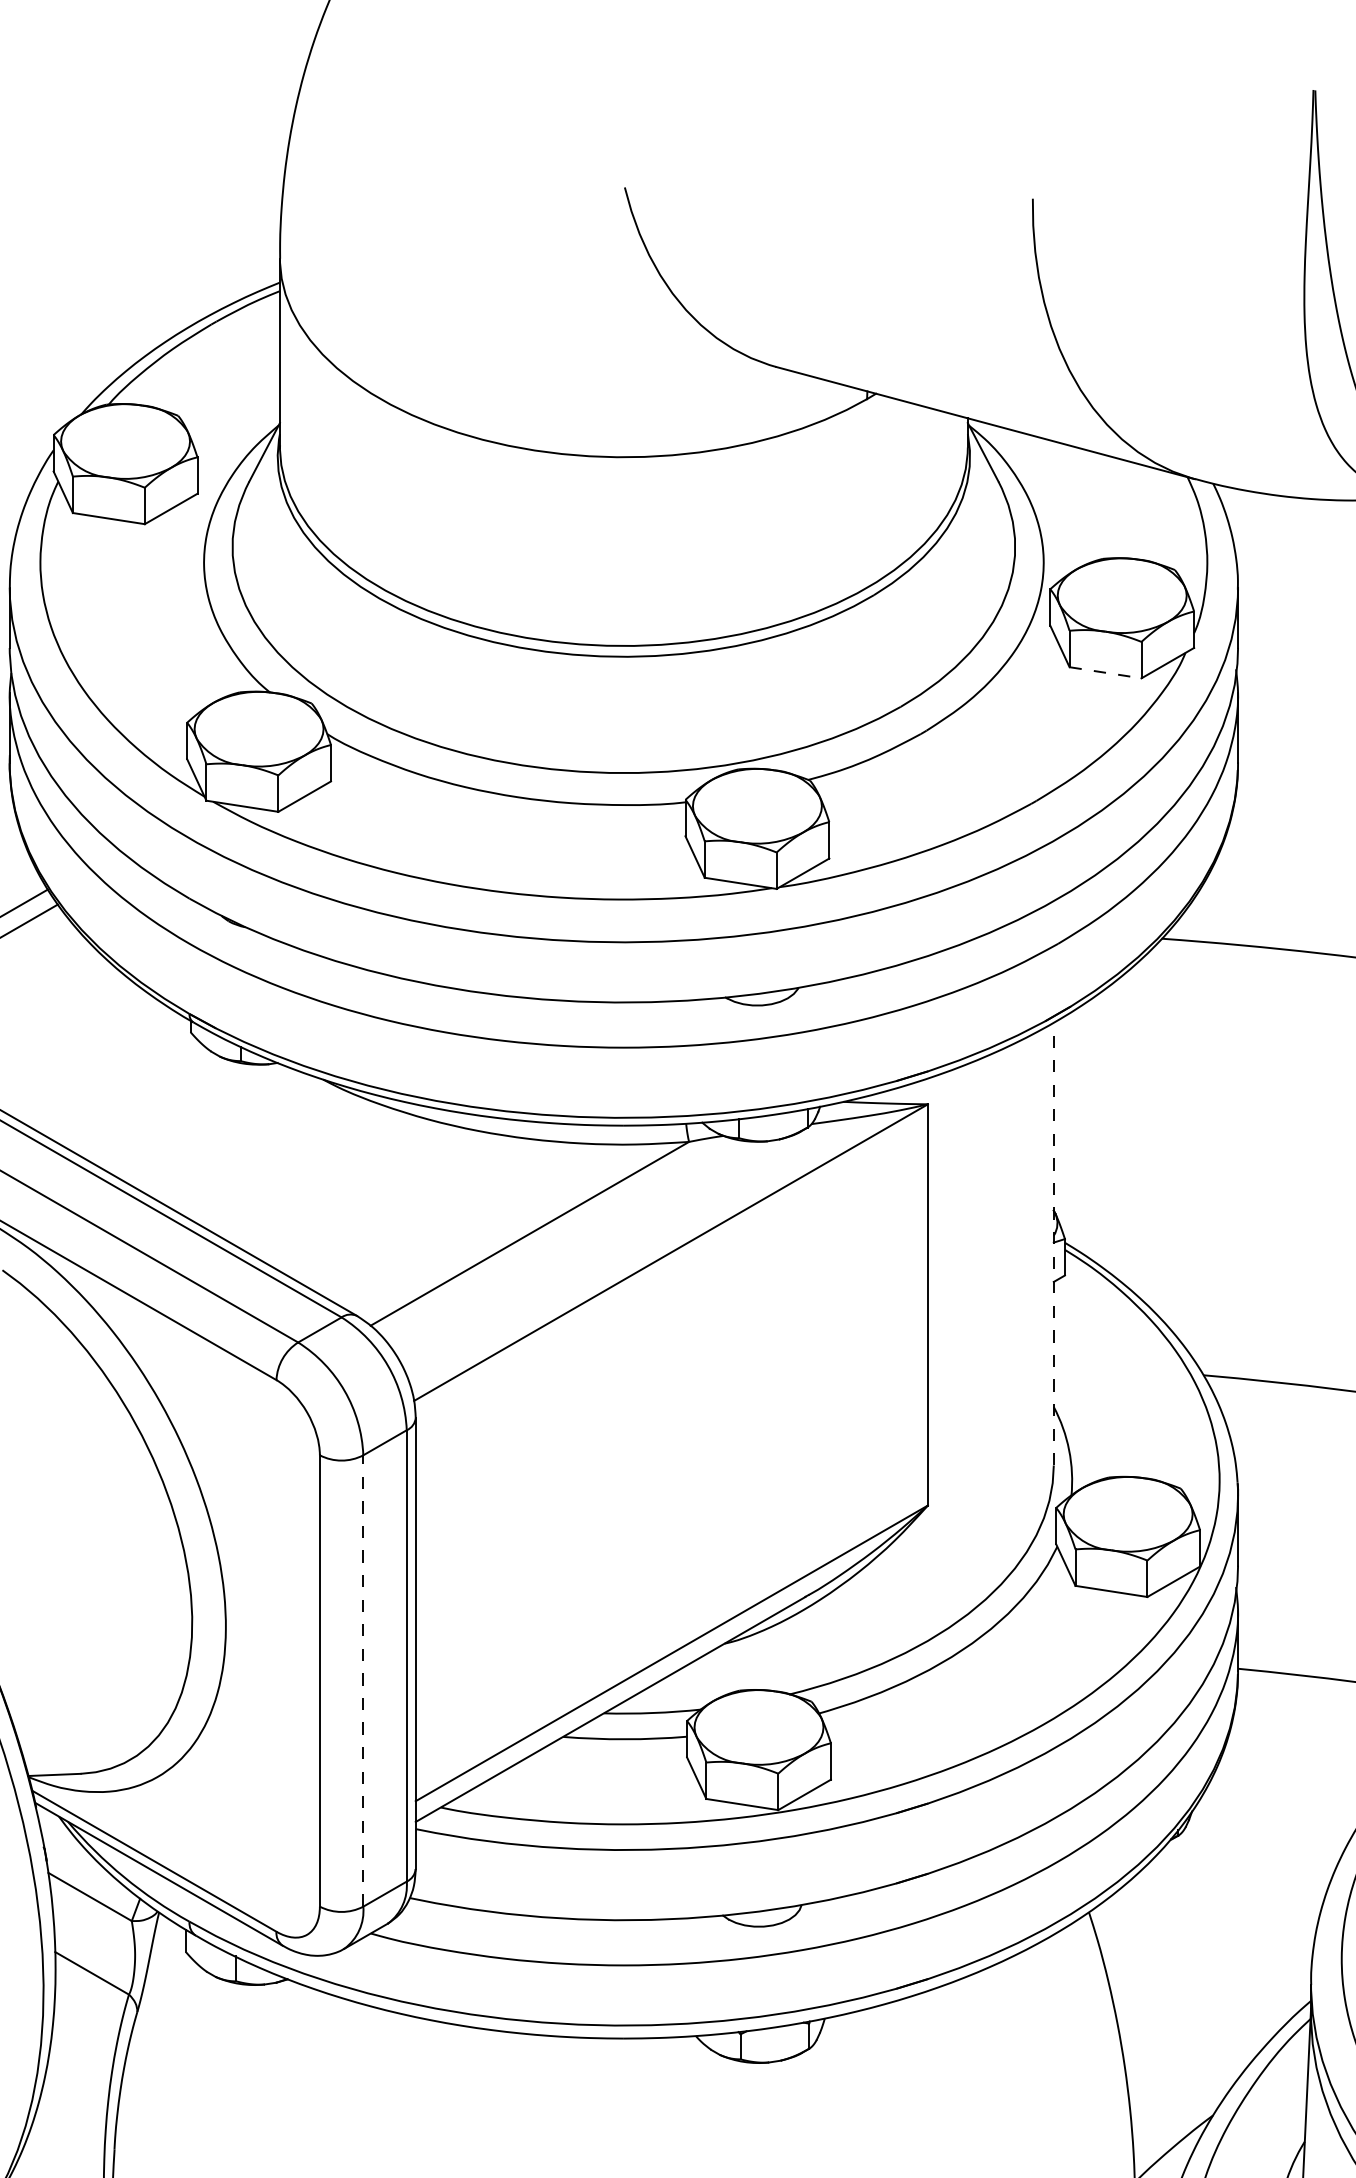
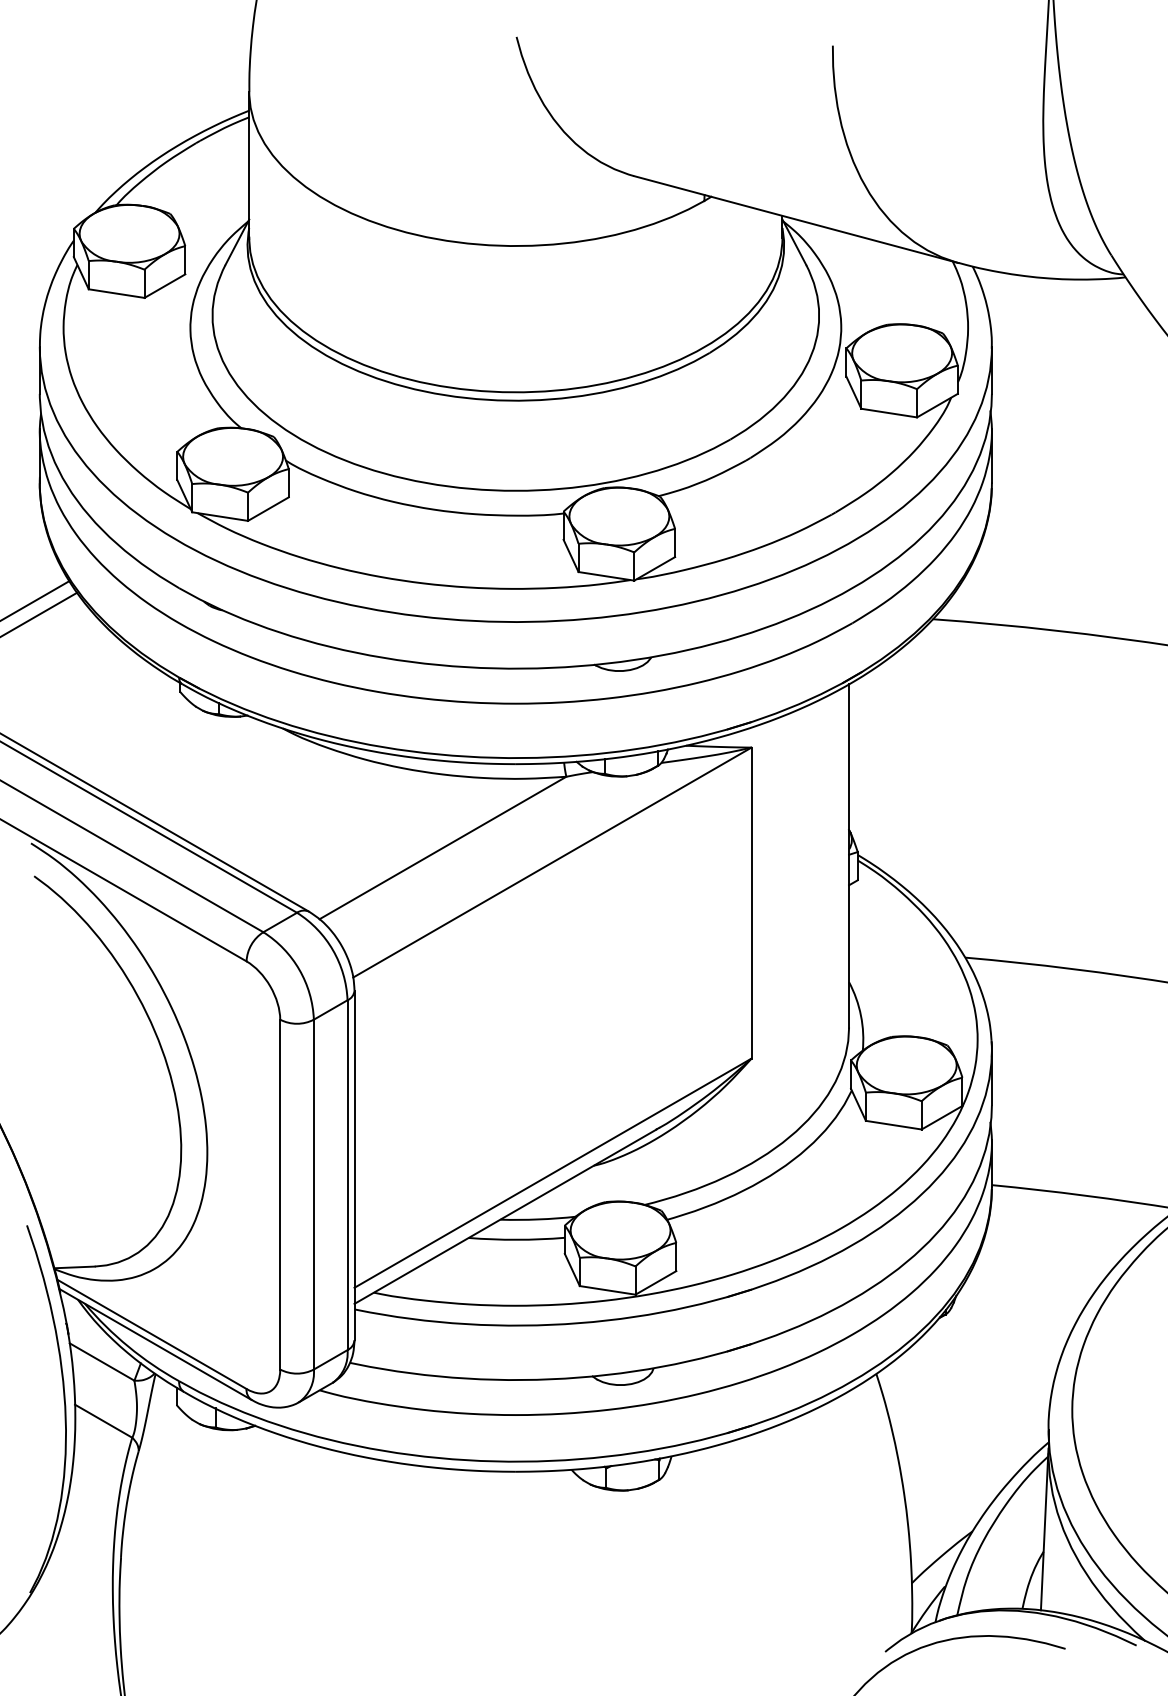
line: (1105, 673) -> (889, 413), dashed -> solid
line: (1054, 1243) -> (849, 855), dashed -> solid
line: (362, 1680) -> (313, 1194), dashed -> solid

